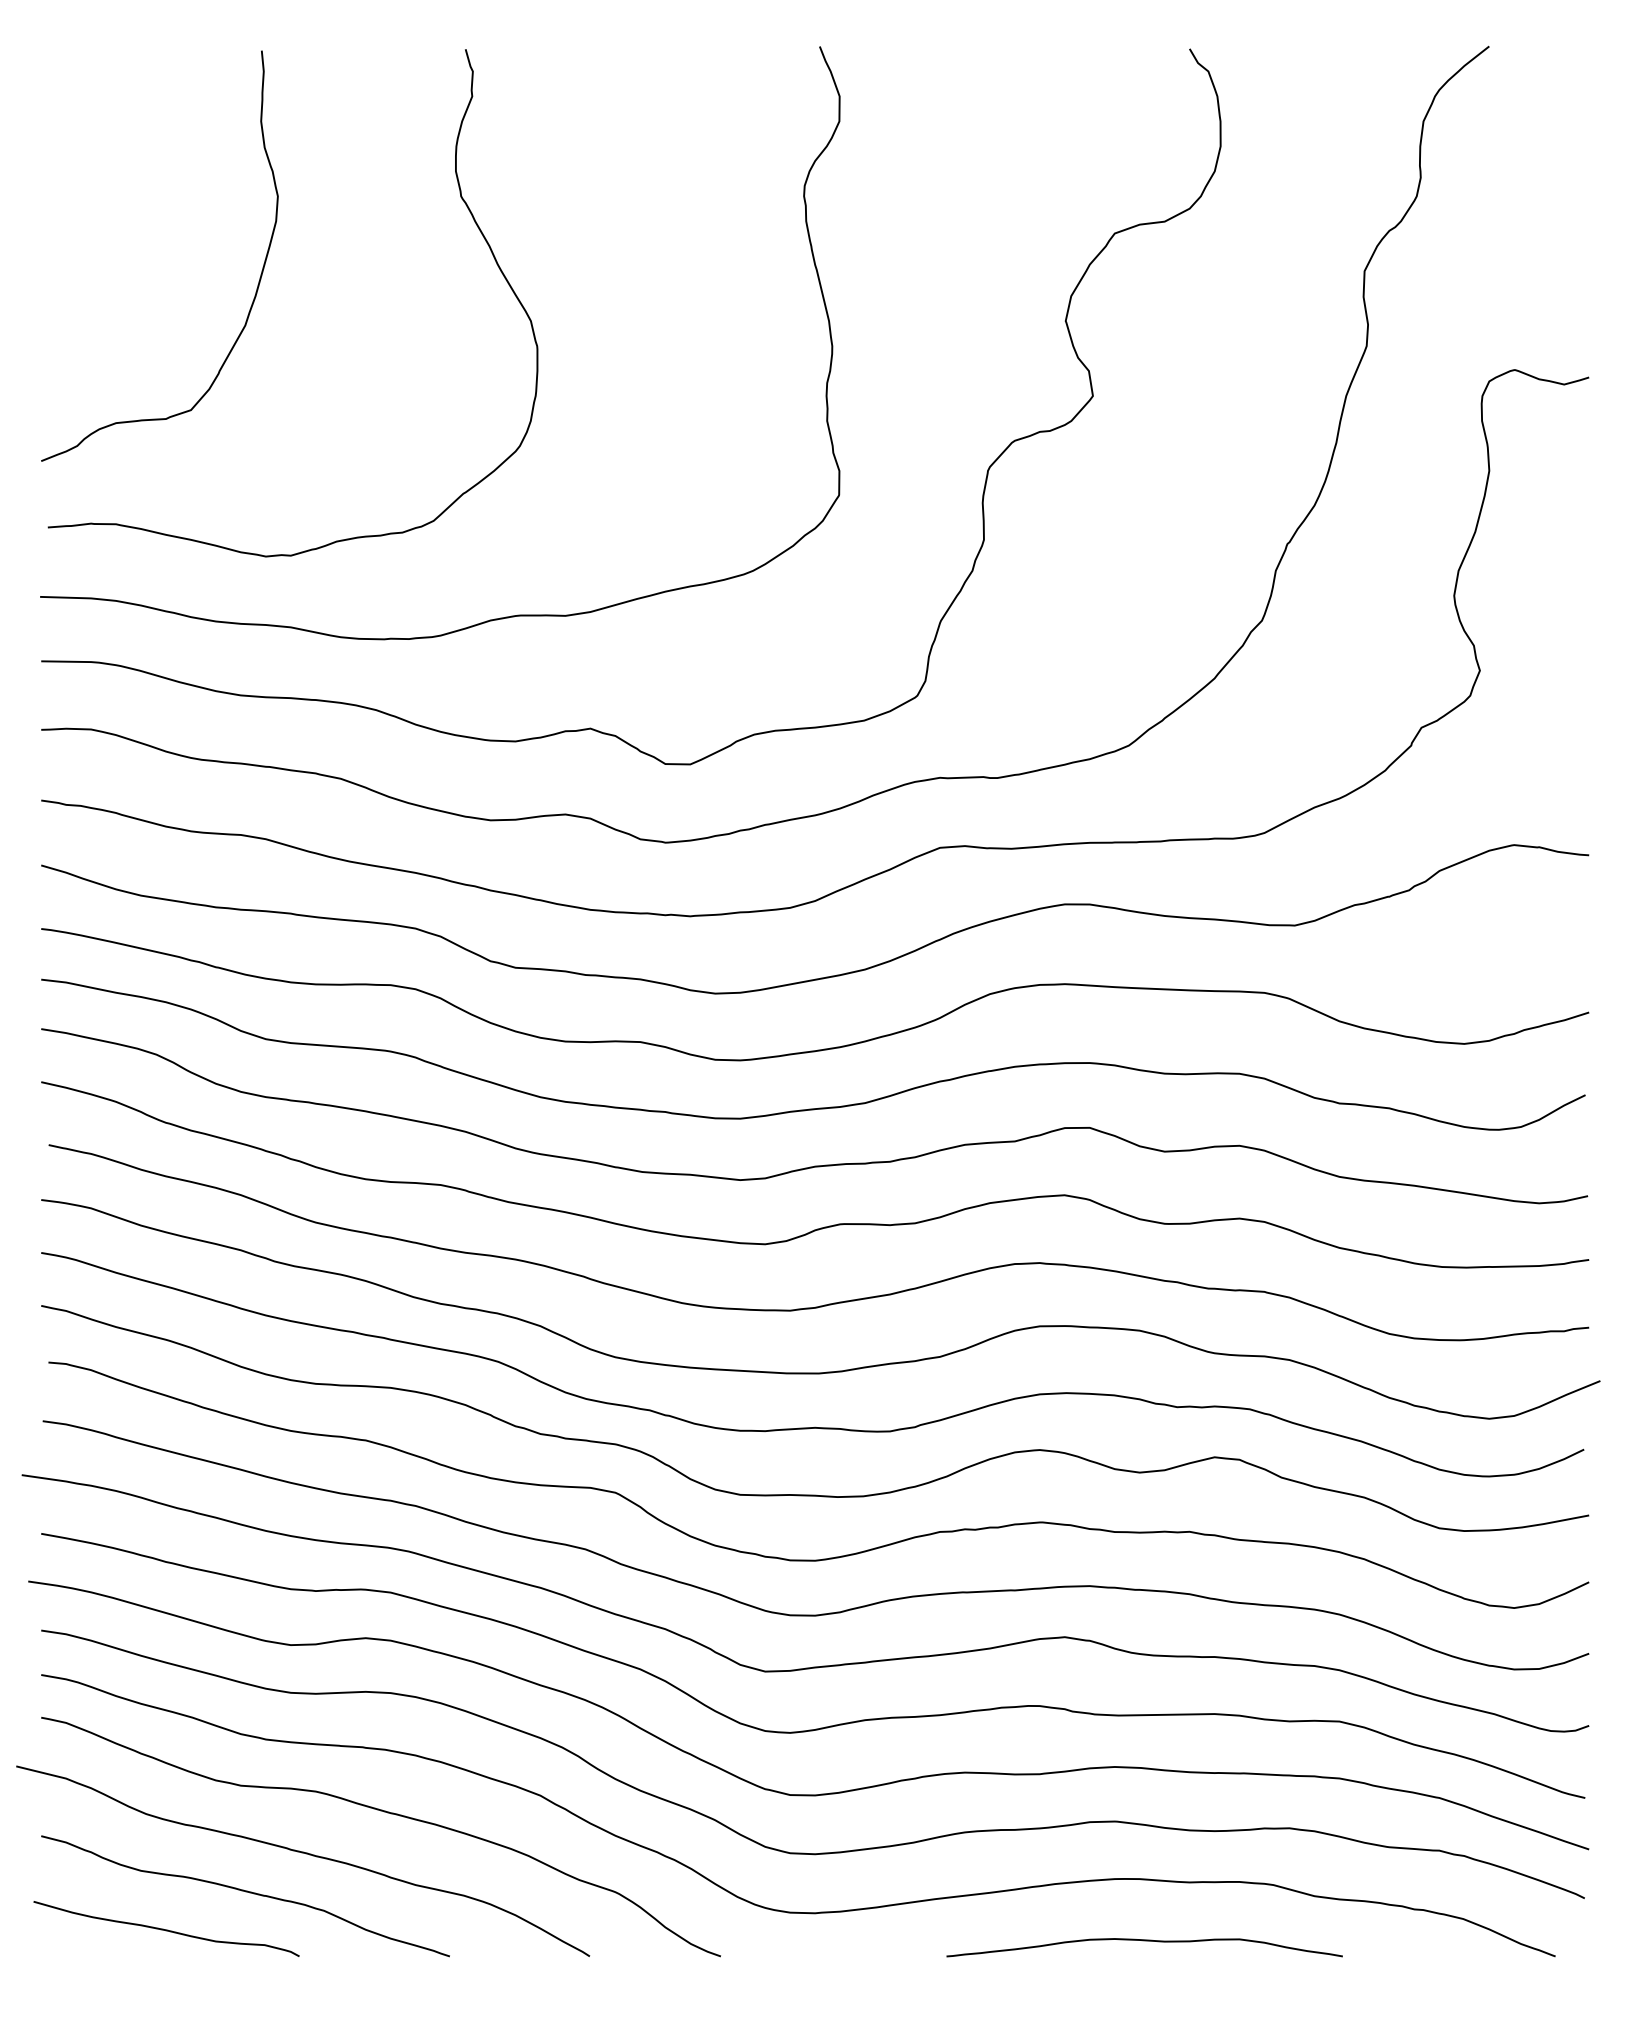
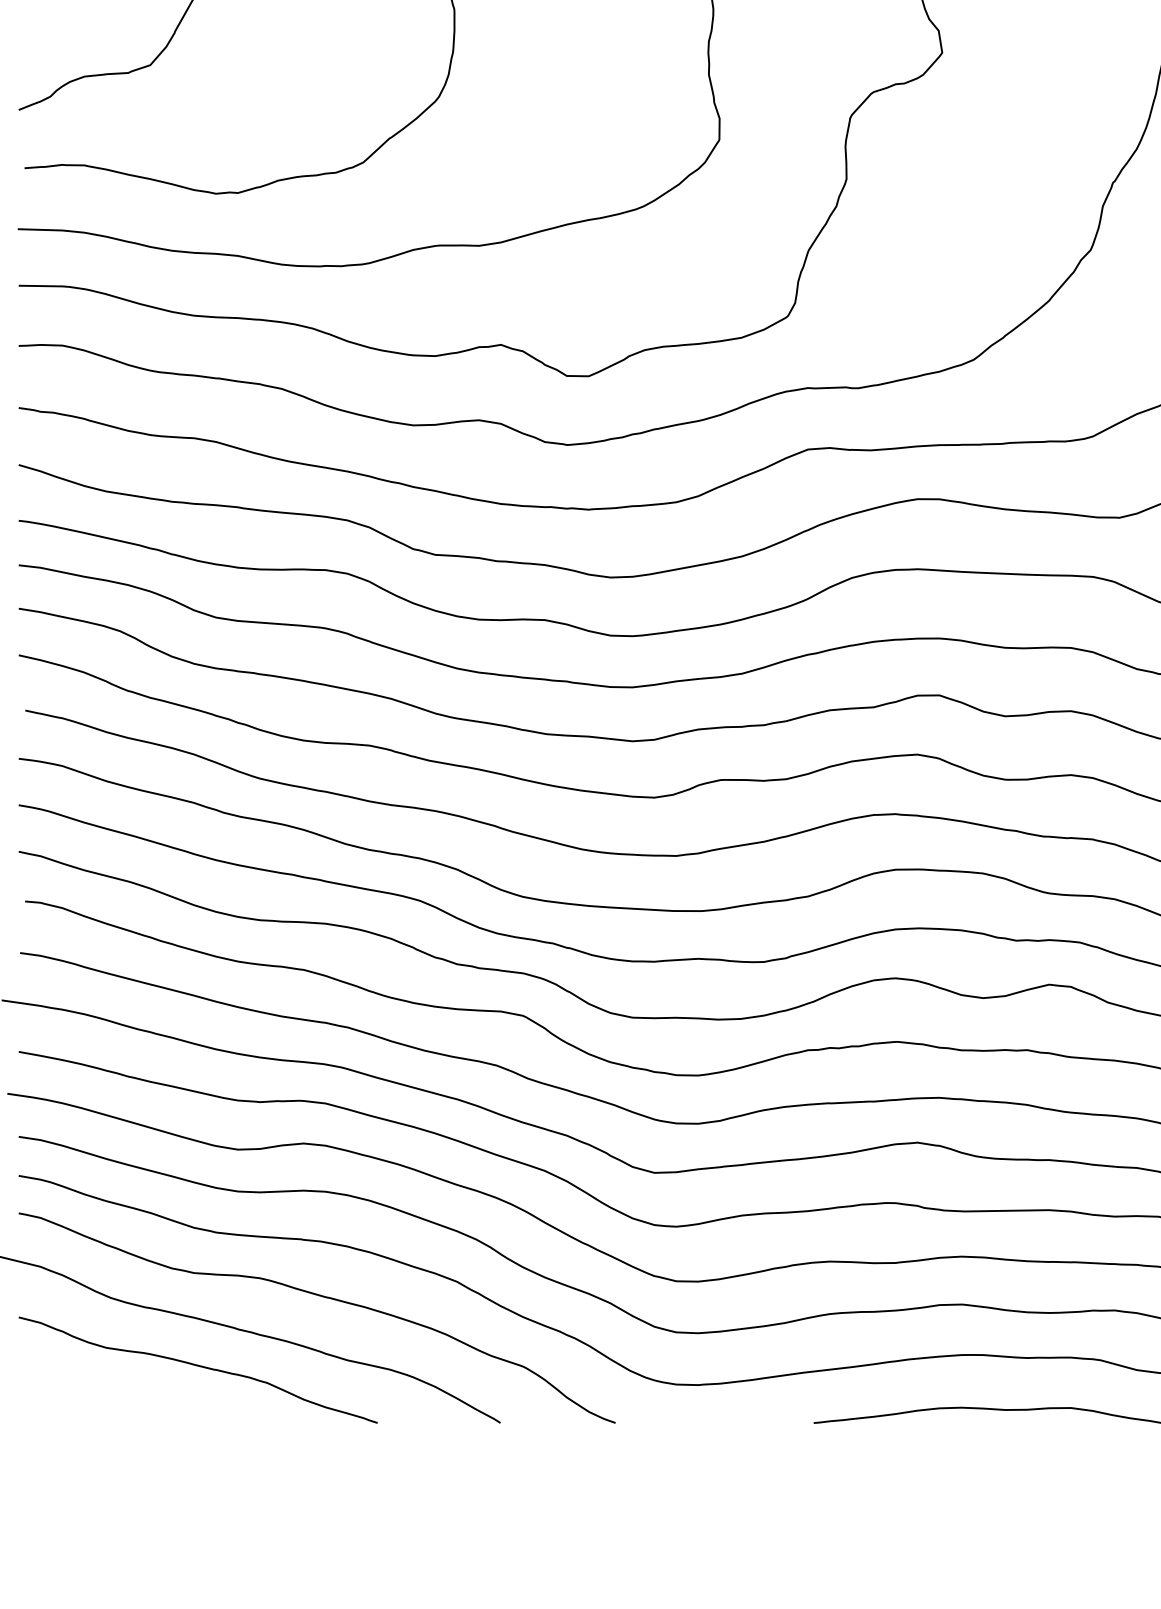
curve: (166, 1929) -> (128, 1399), removed

